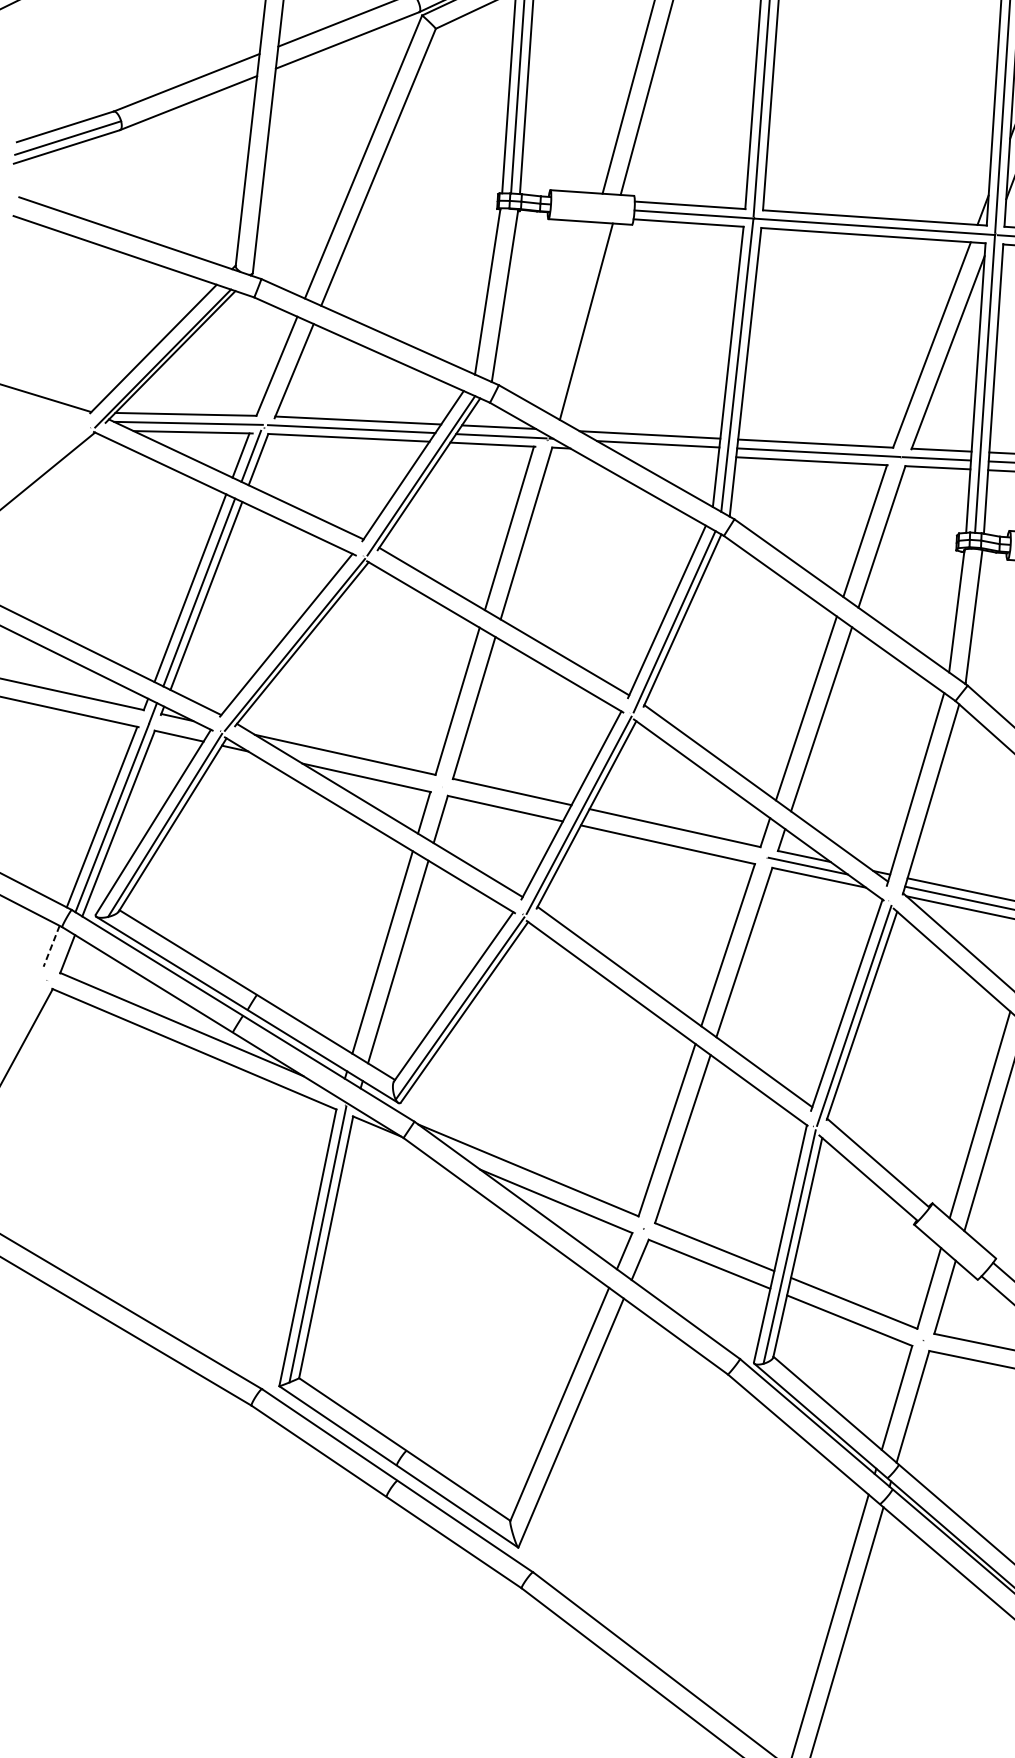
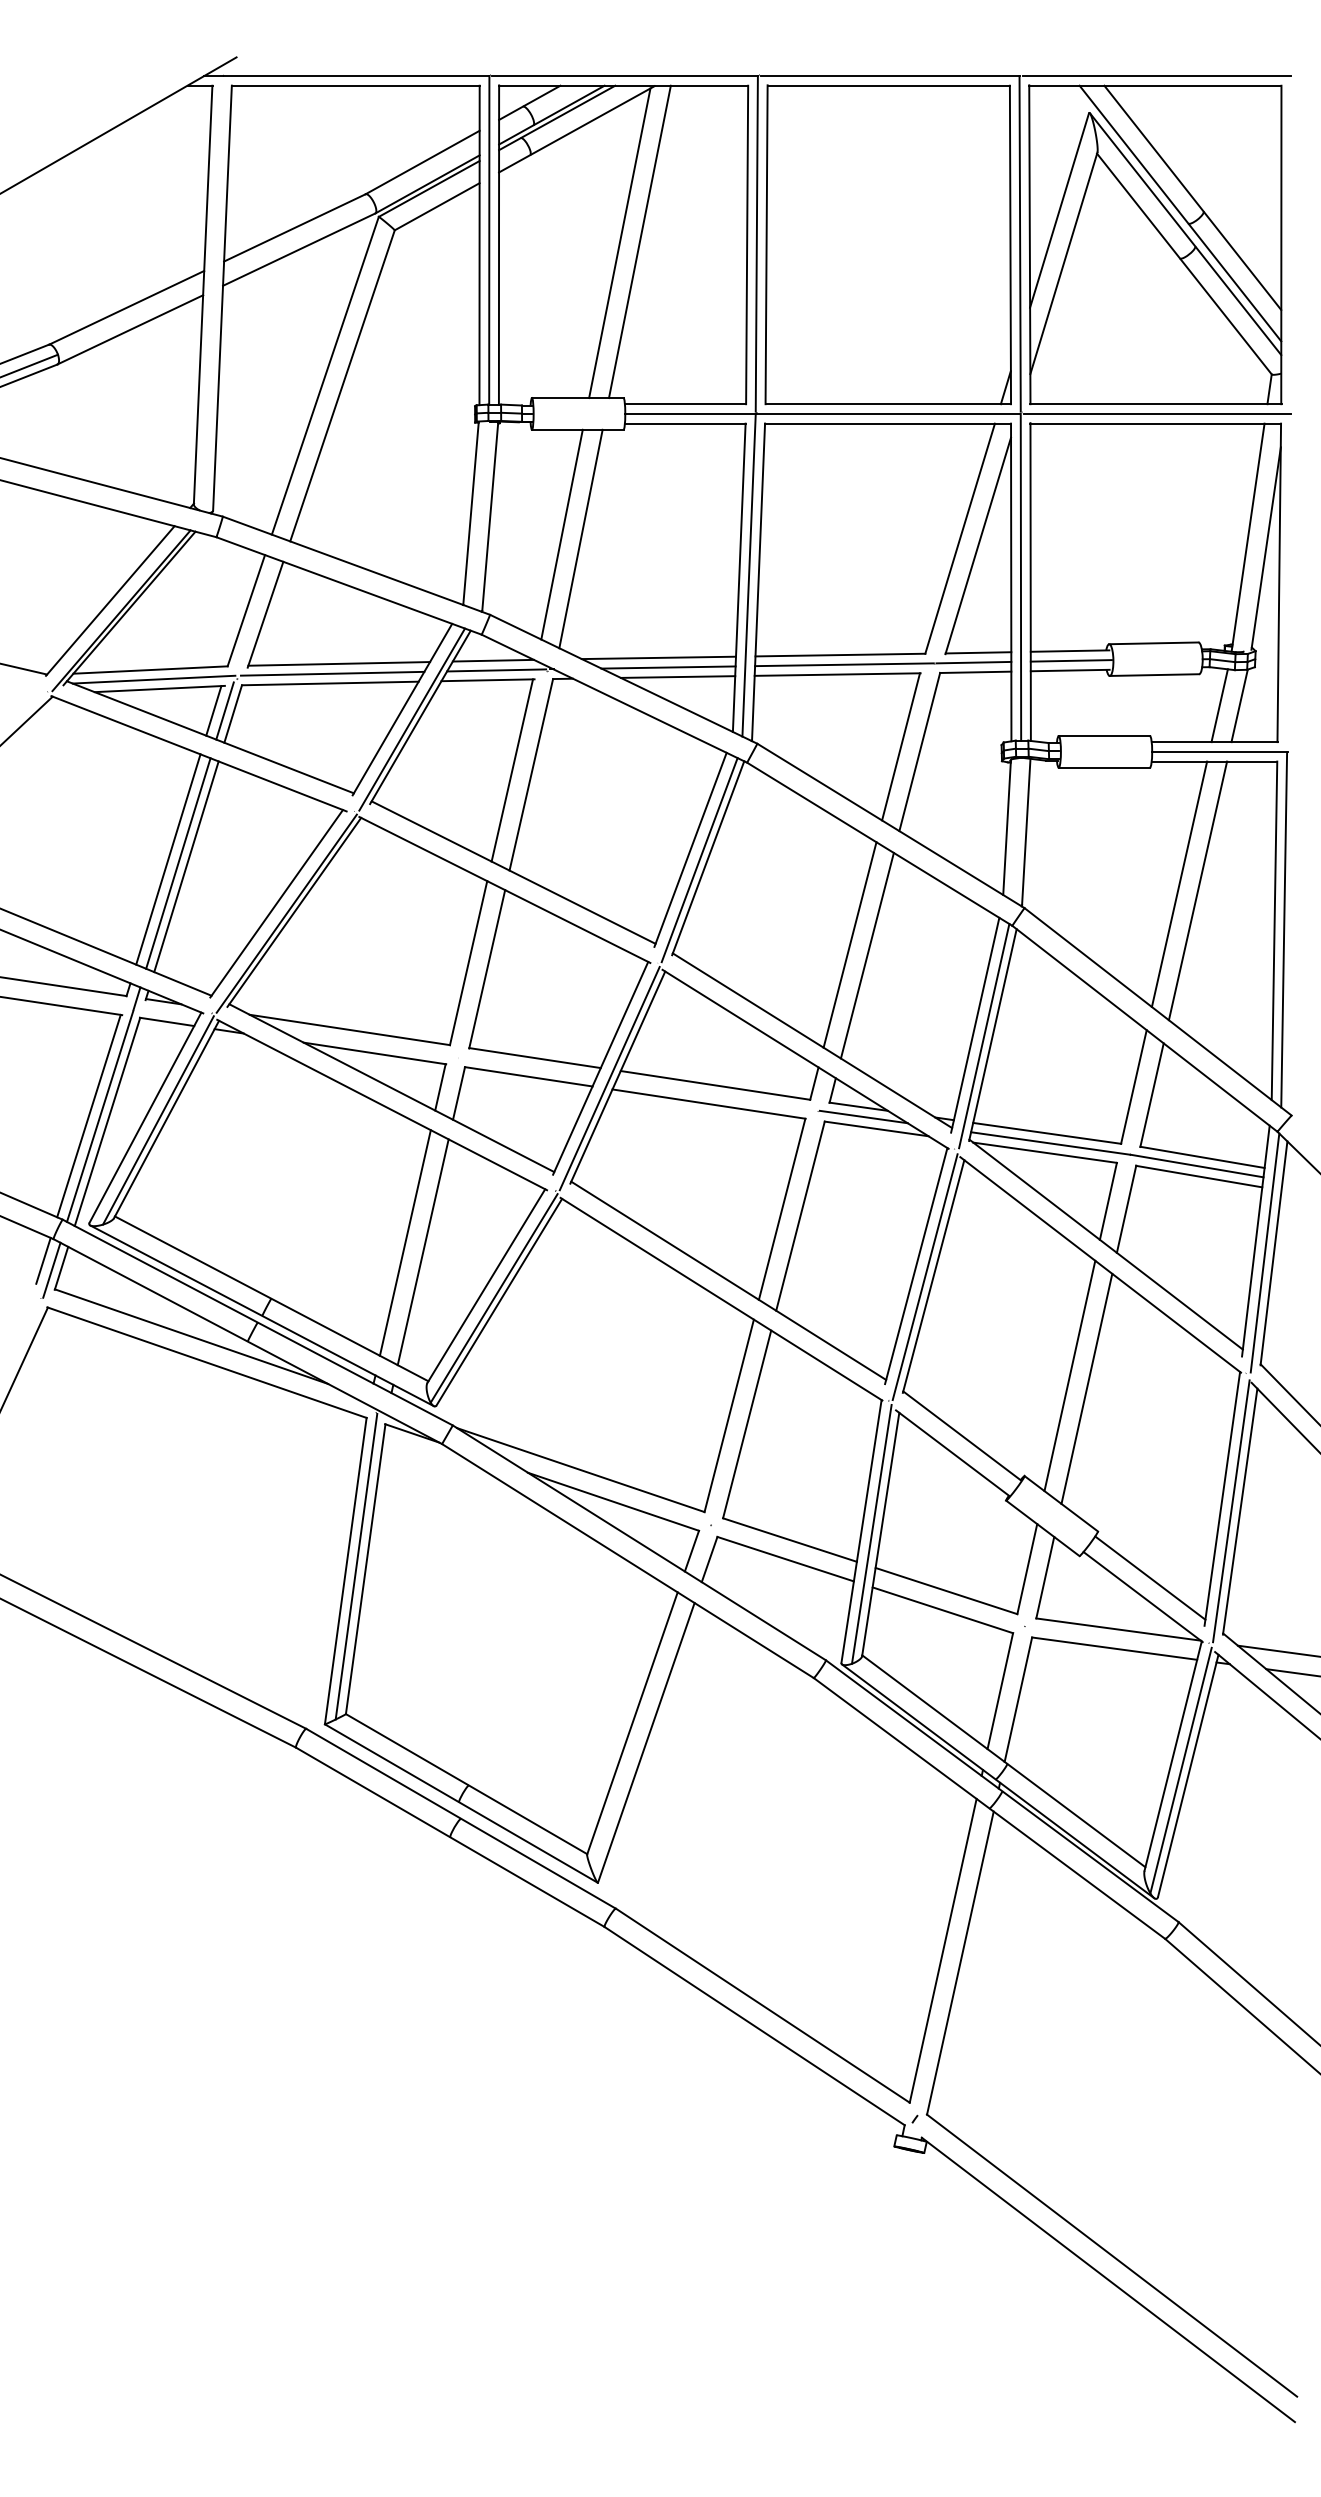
line: (568, 316) -> (561, 534), added
line: (665, 453) -> (677, 676), added
line: (923, 799) -> (984, 1035), added
line: (51, 946) -> (43, 1261), dashed -> solid
line: (58, 954) -> (51, 1269), added

